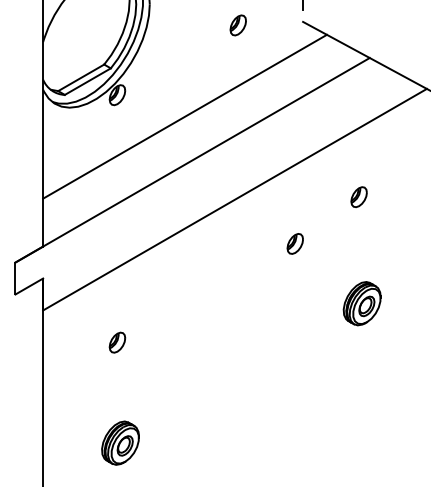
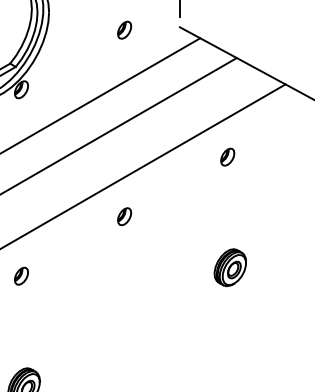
part: (358, 197) -> (227, 157), moved
part: (294, 243) -> (123, 216), moved
part: (117, 342) -> (21, 276), moved

